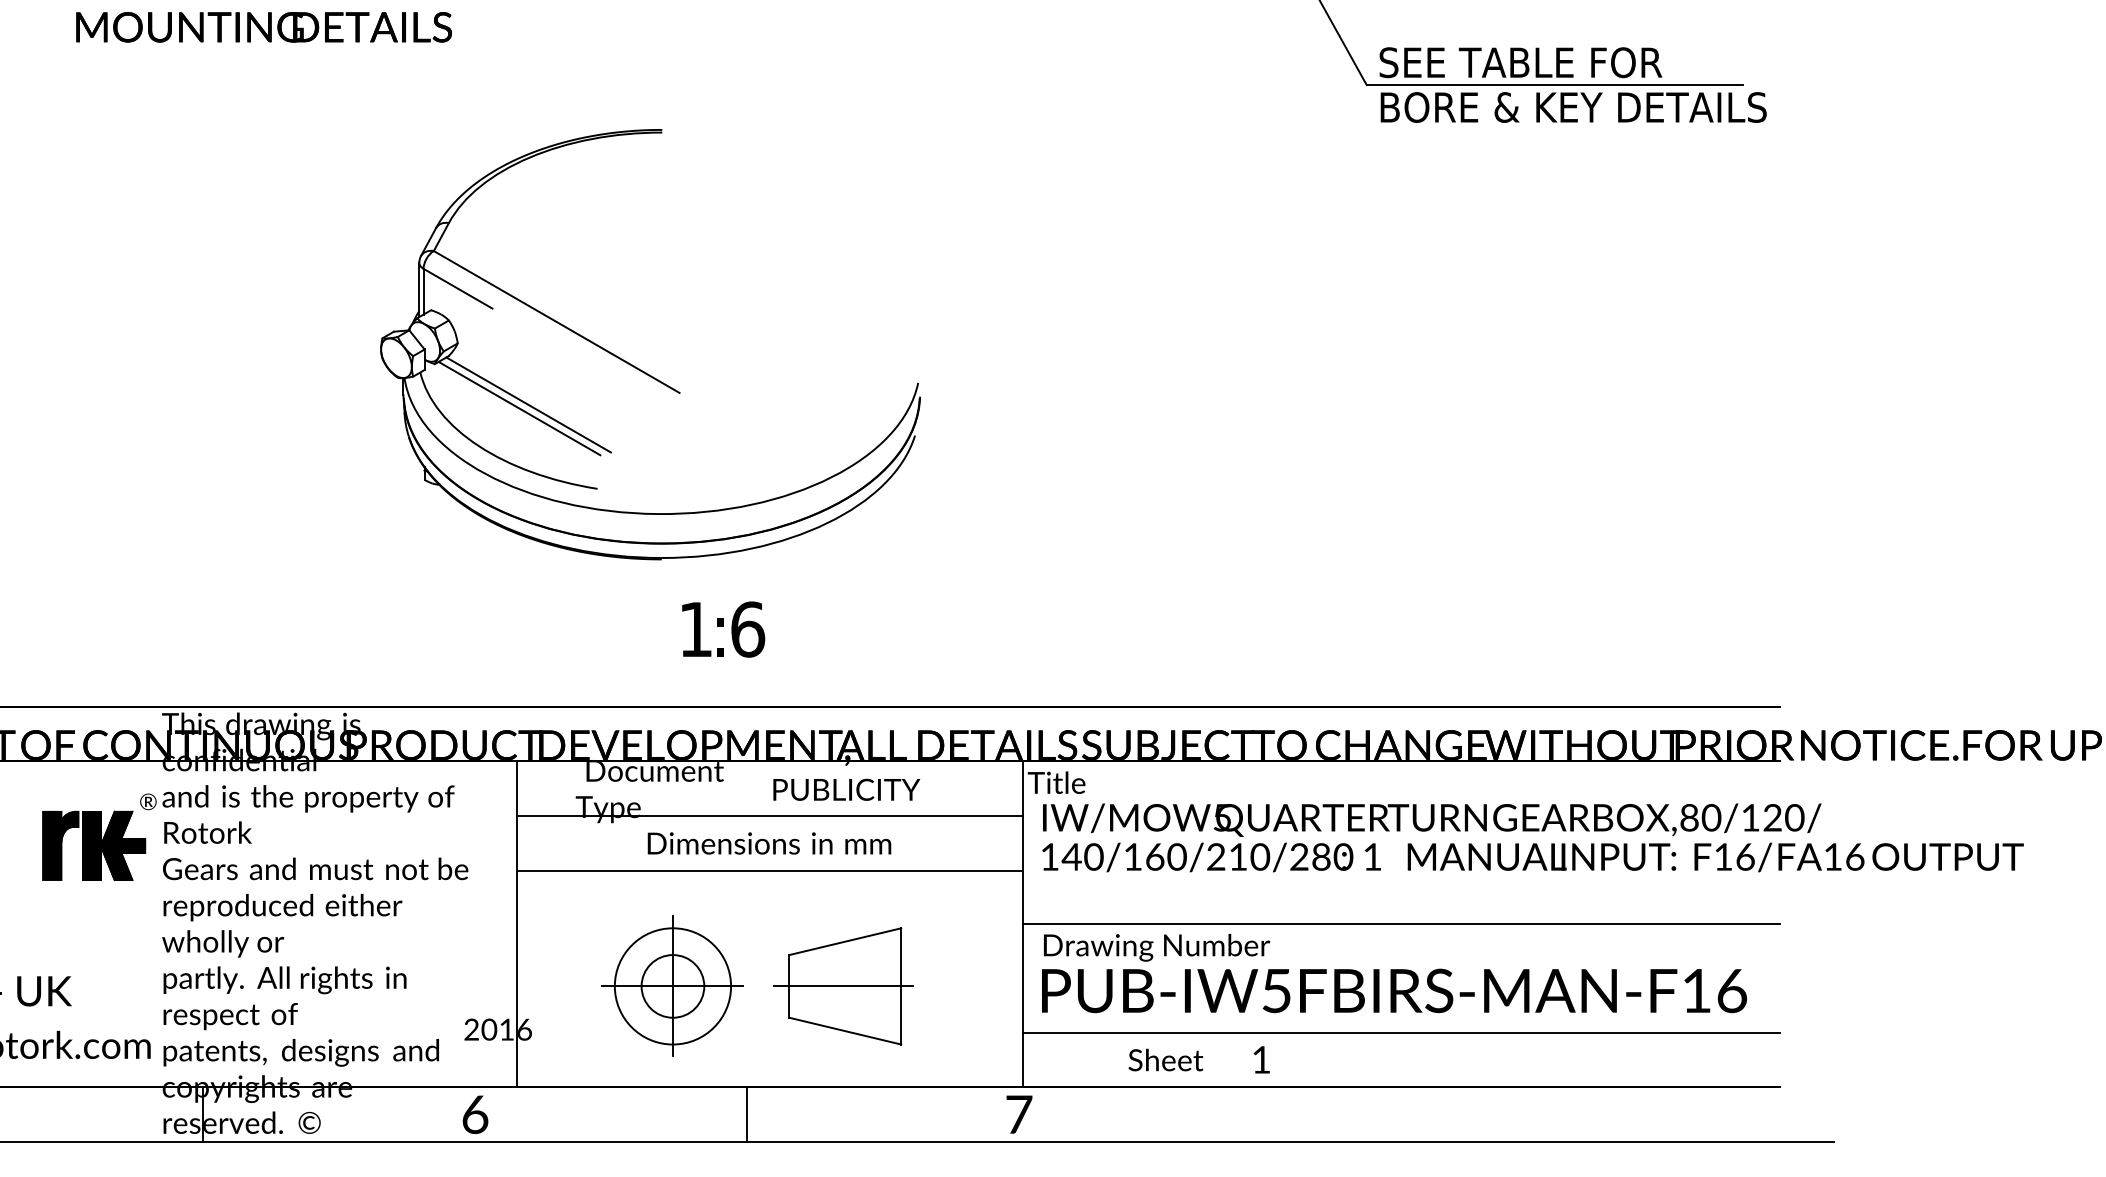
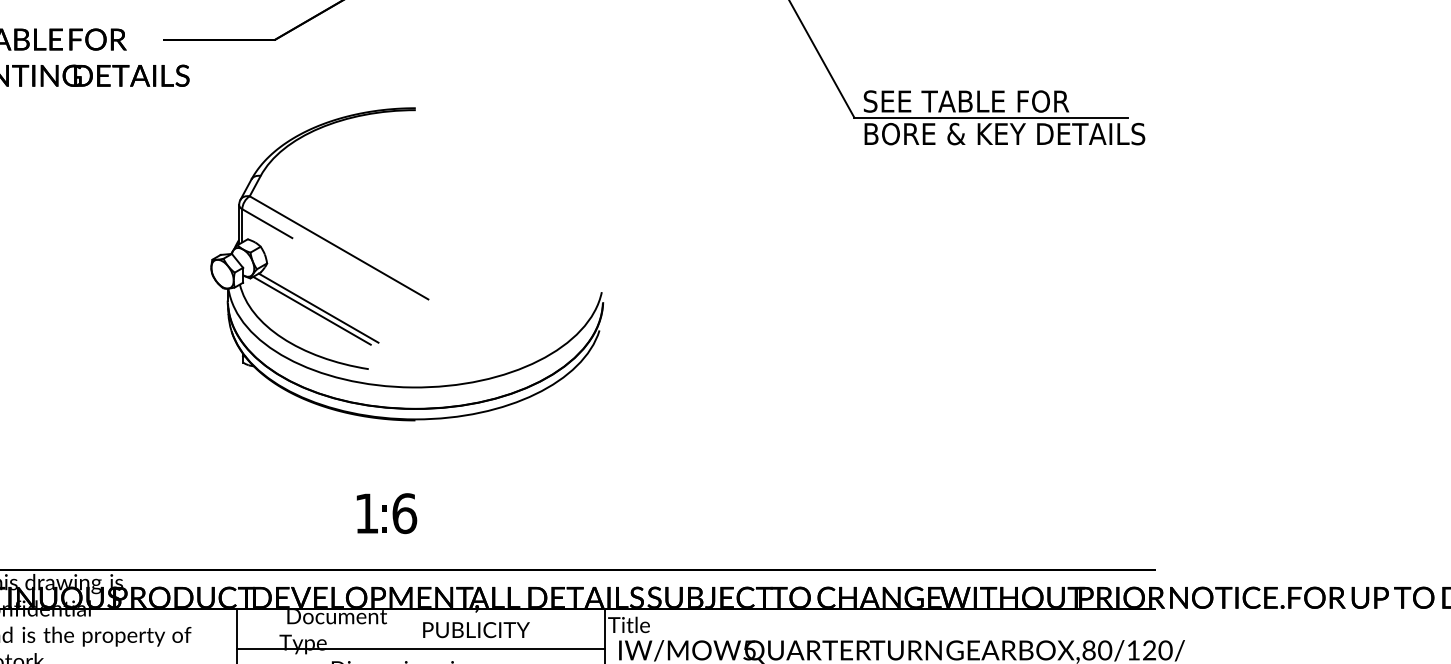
part: (634, 365) -> (395, 279), moved

